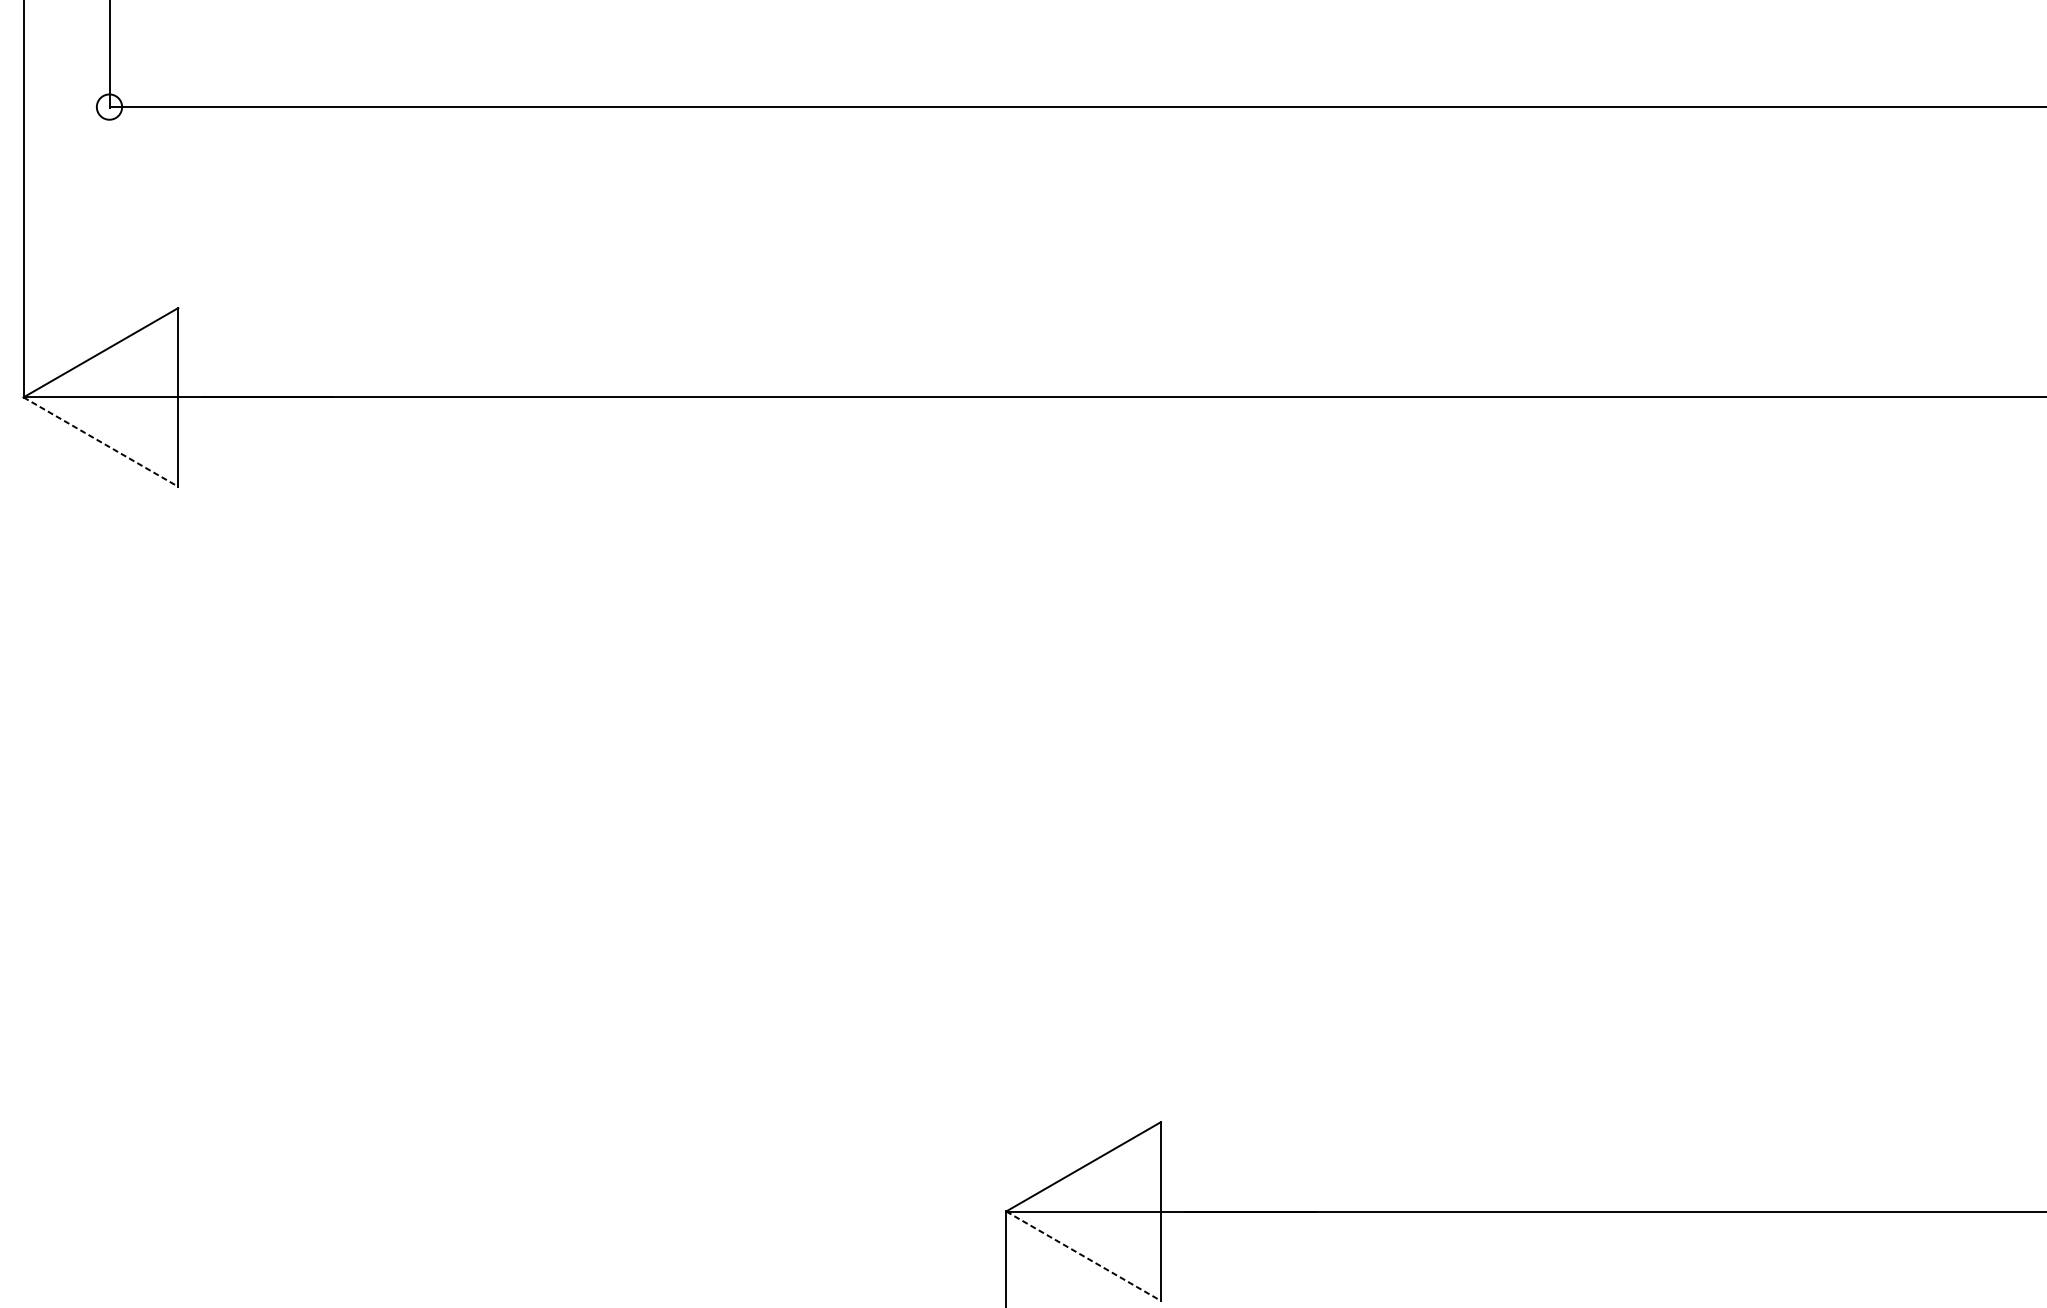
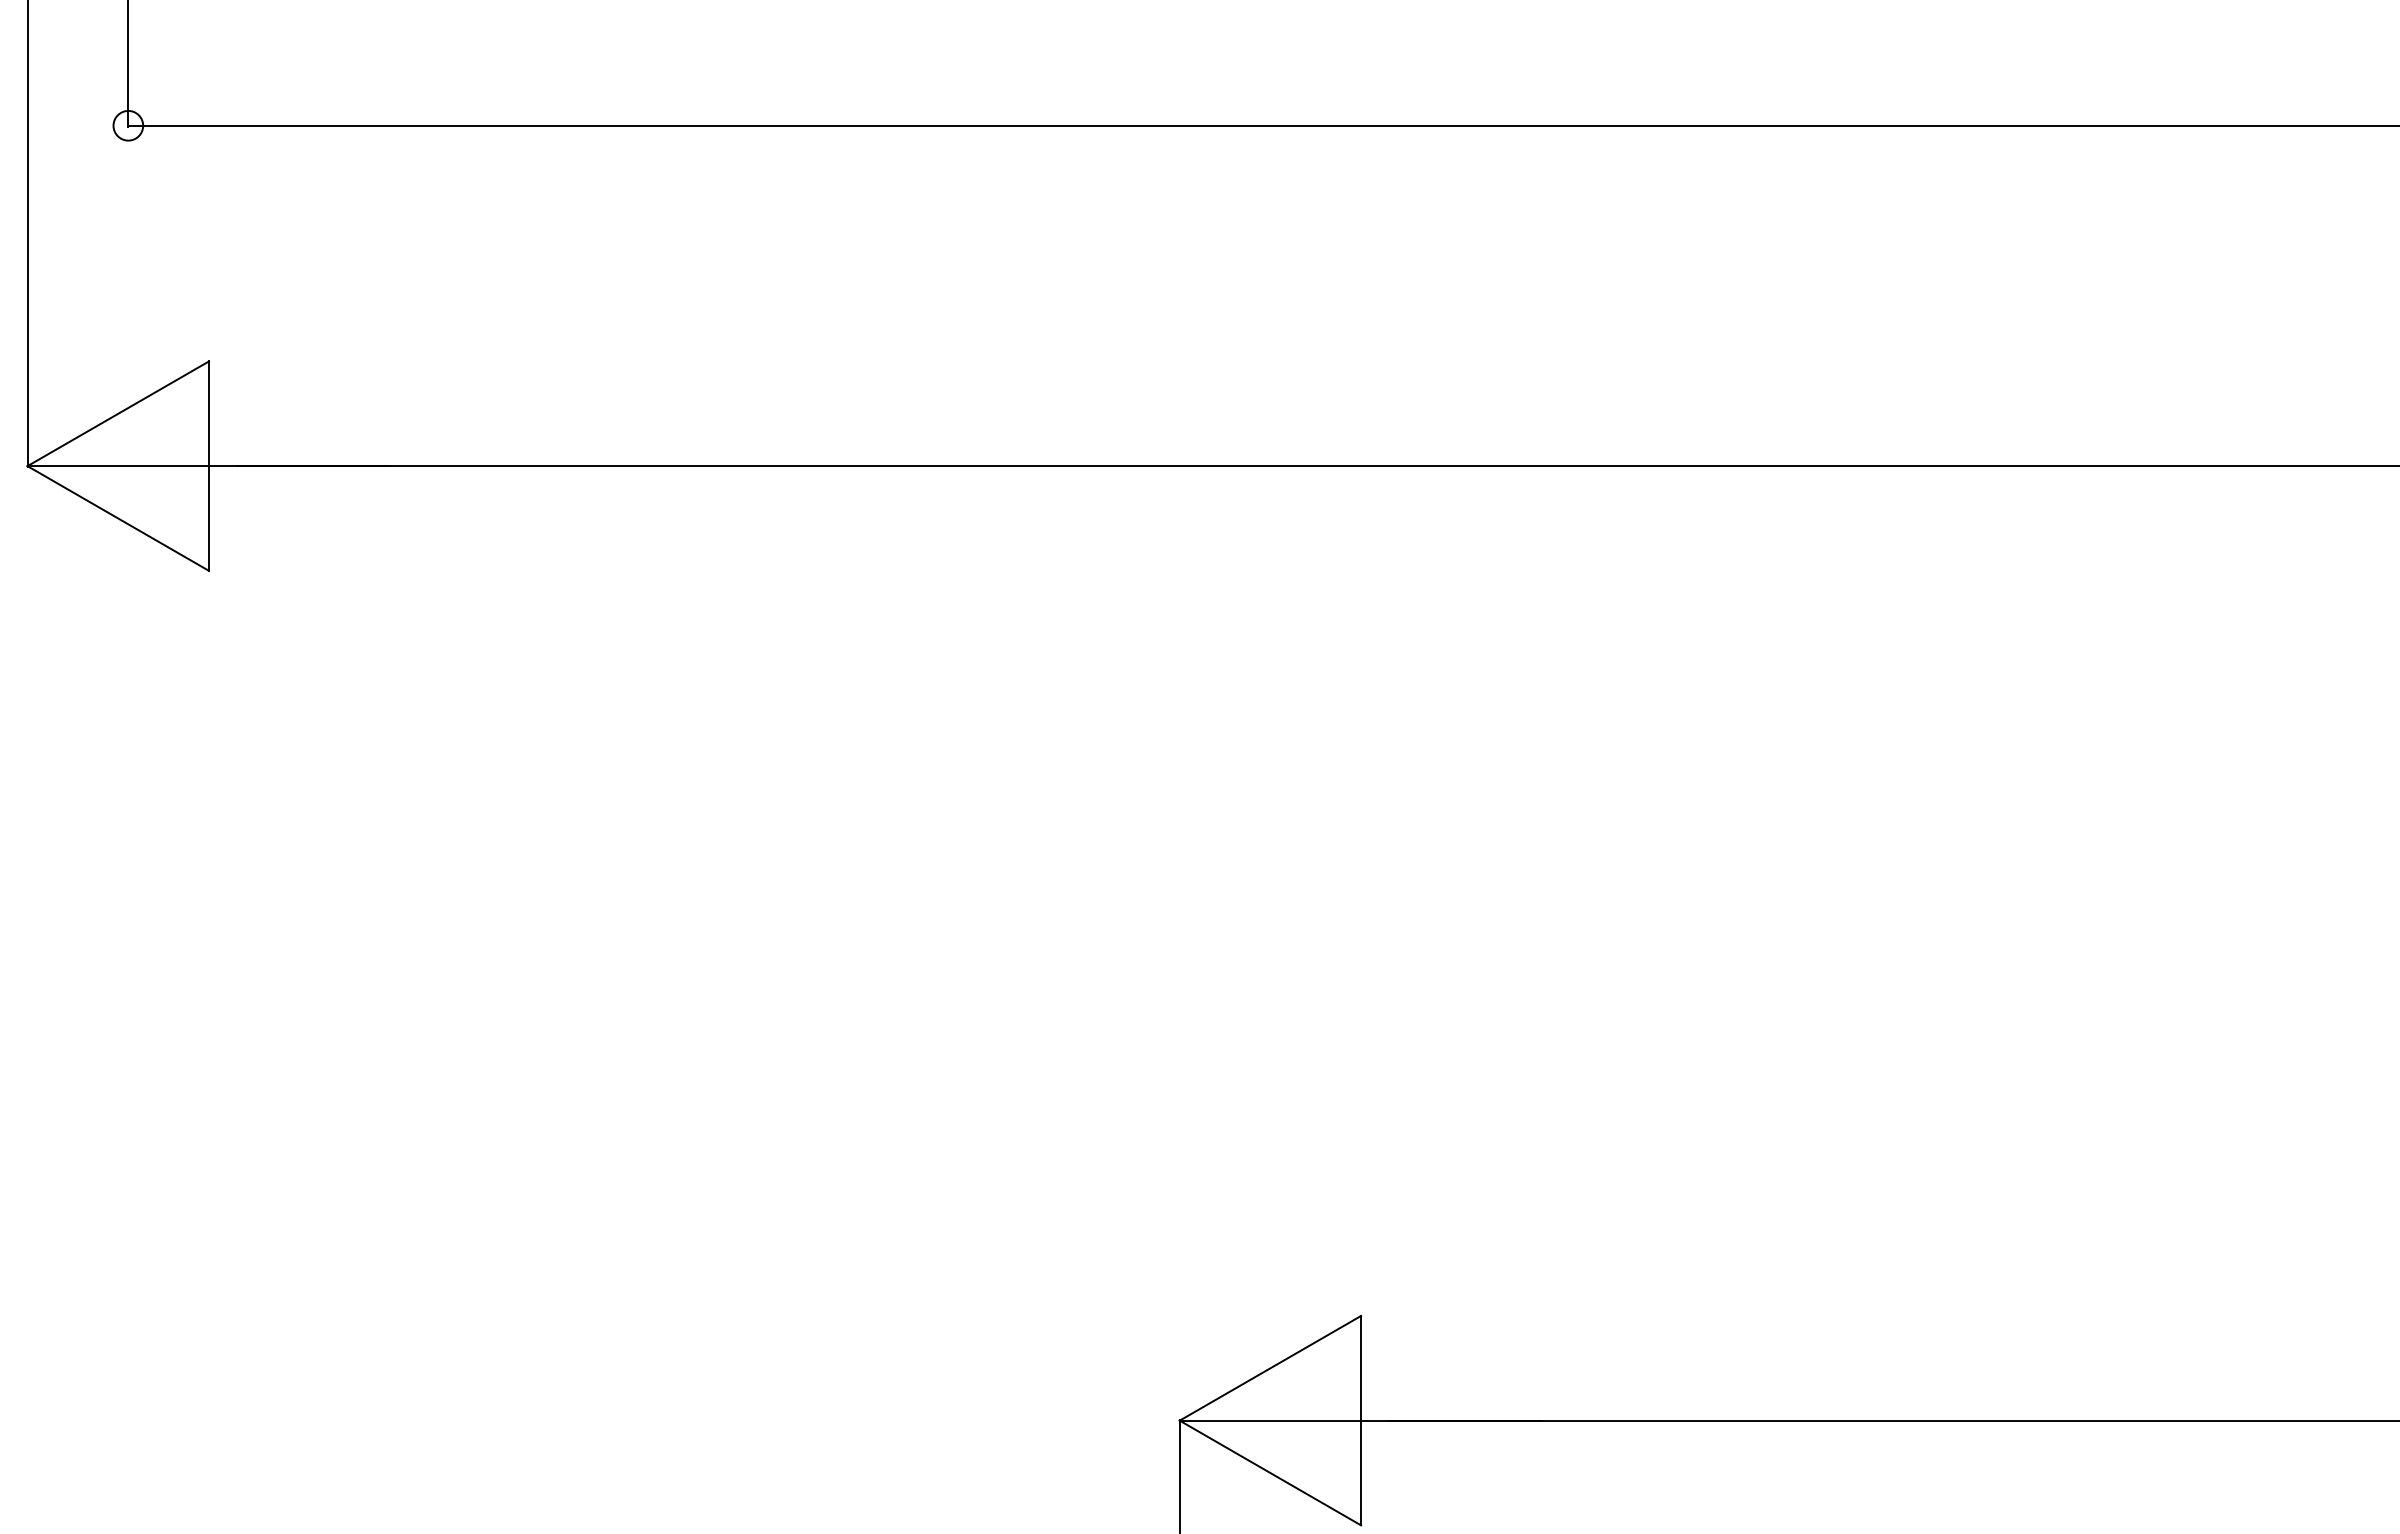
line: (101, 442) -> (118, 518), dashed -> solid
line: (1083, 1256) -> (1270, 1473), dashed -> solid

